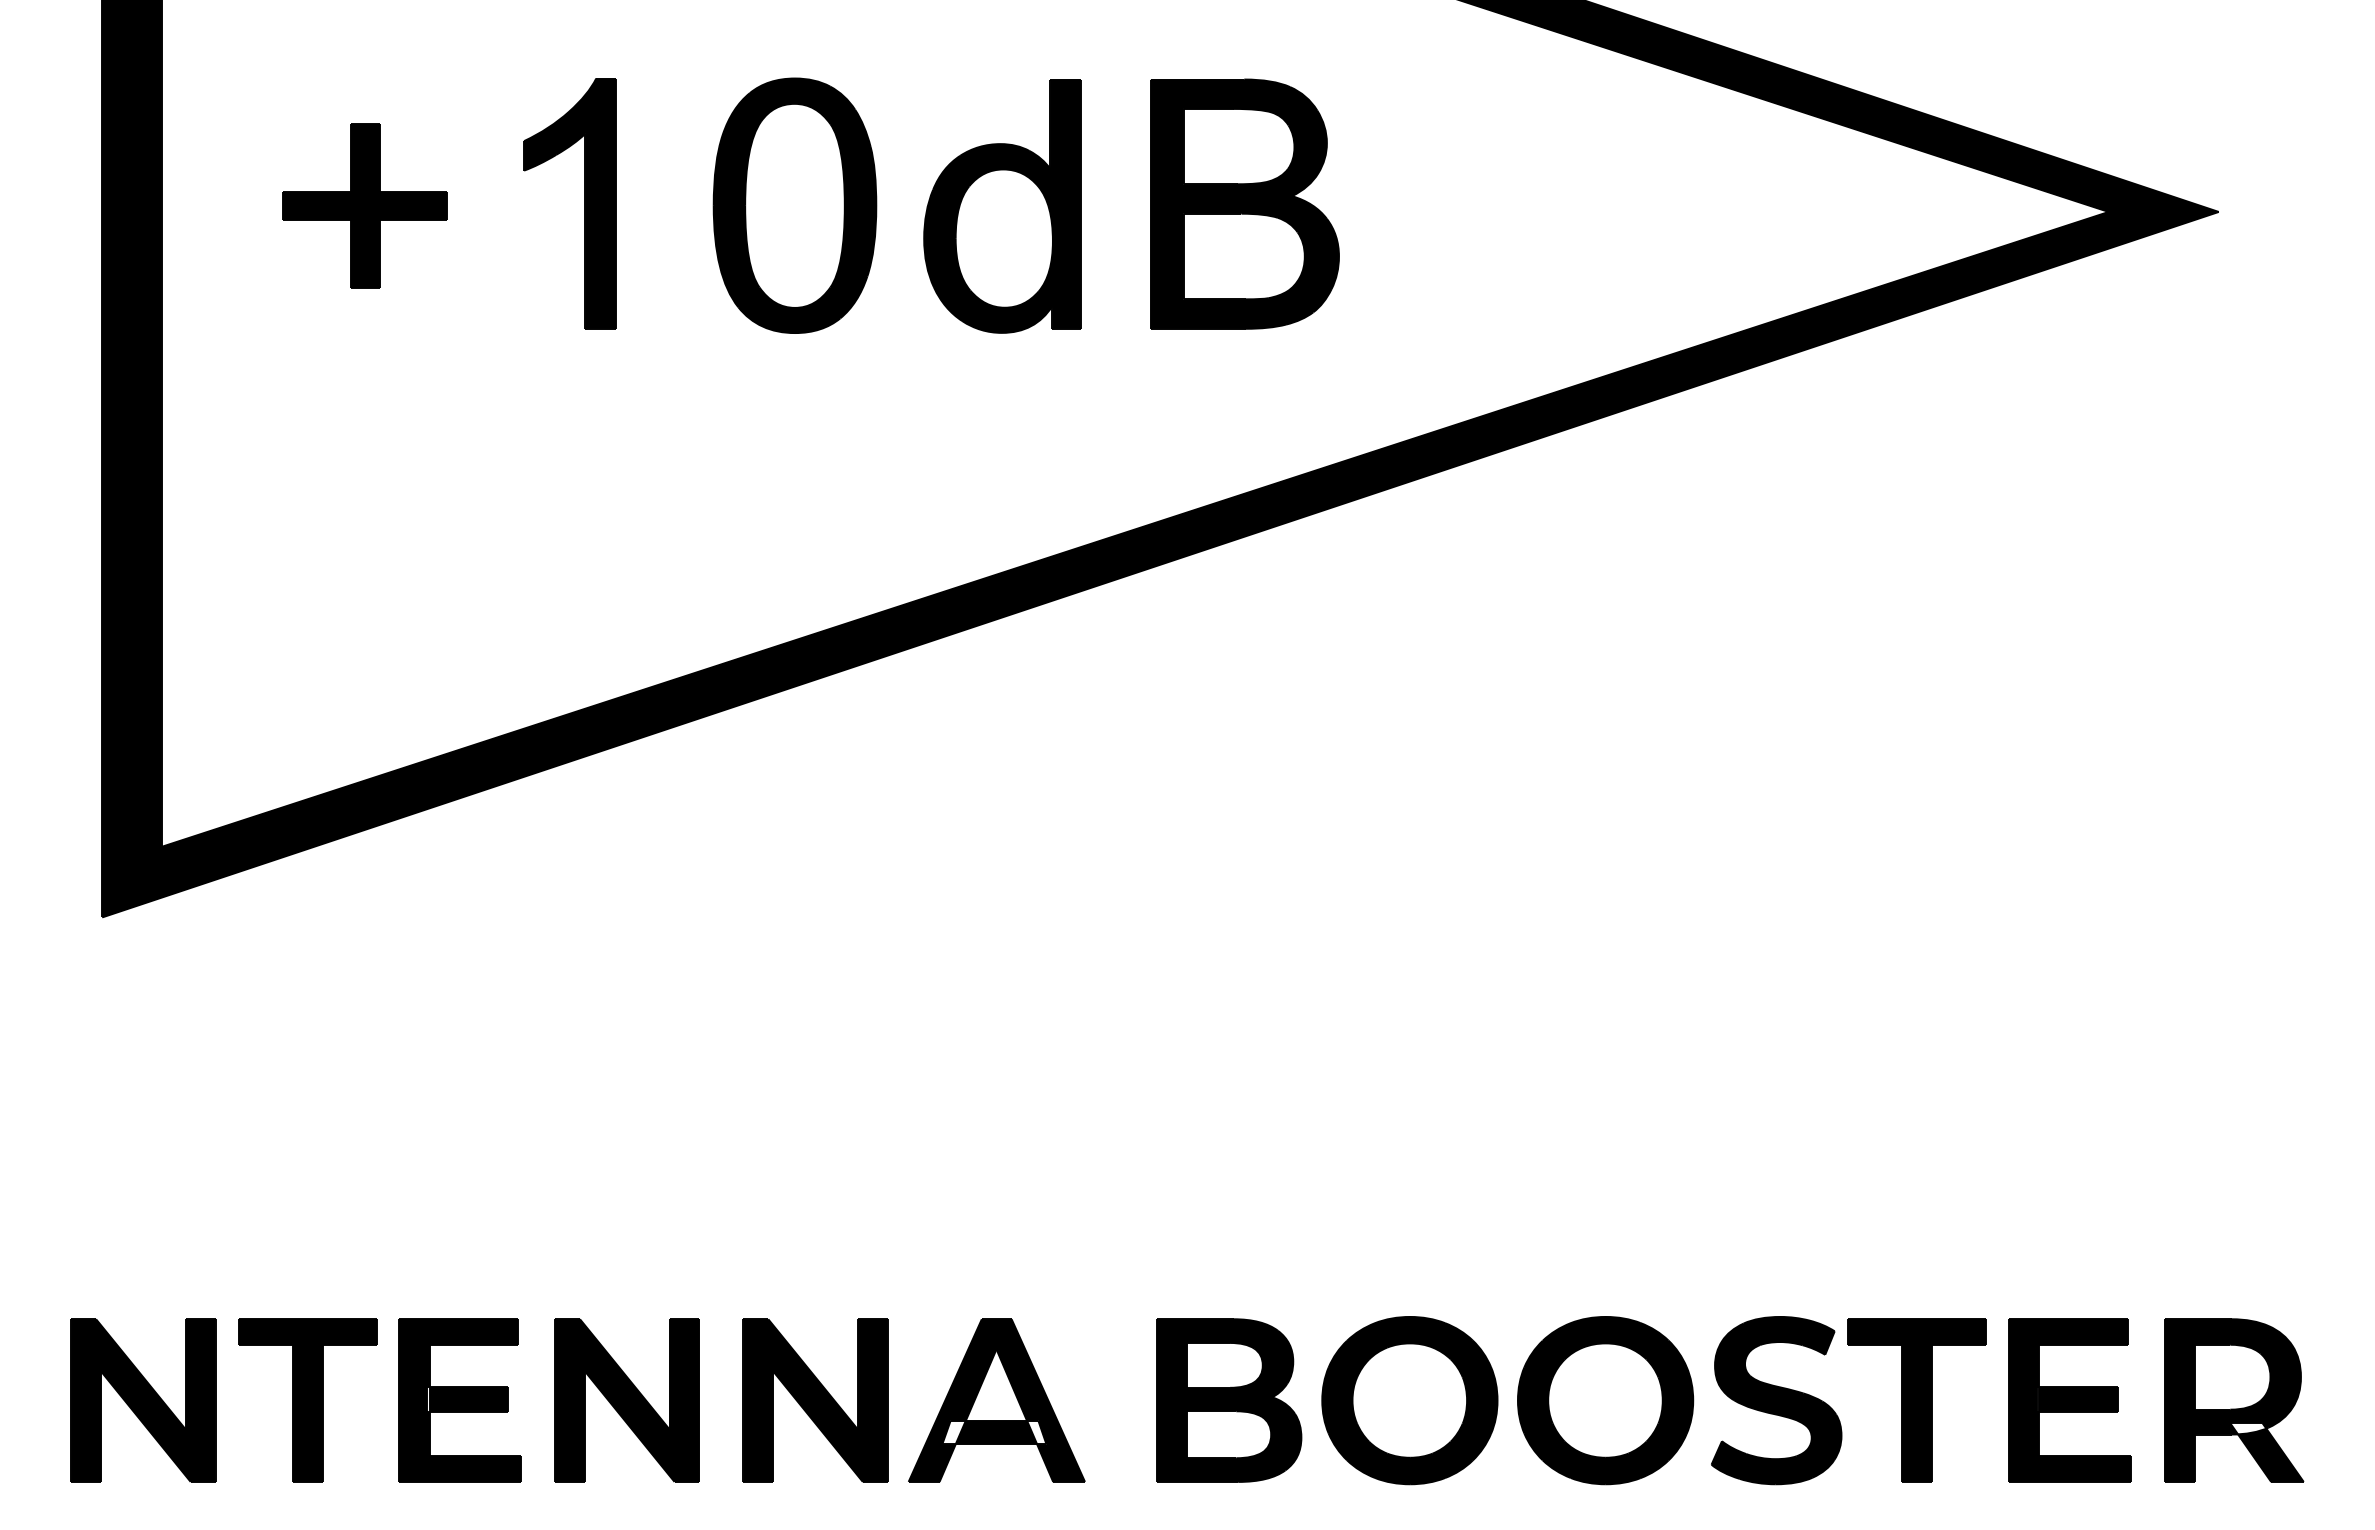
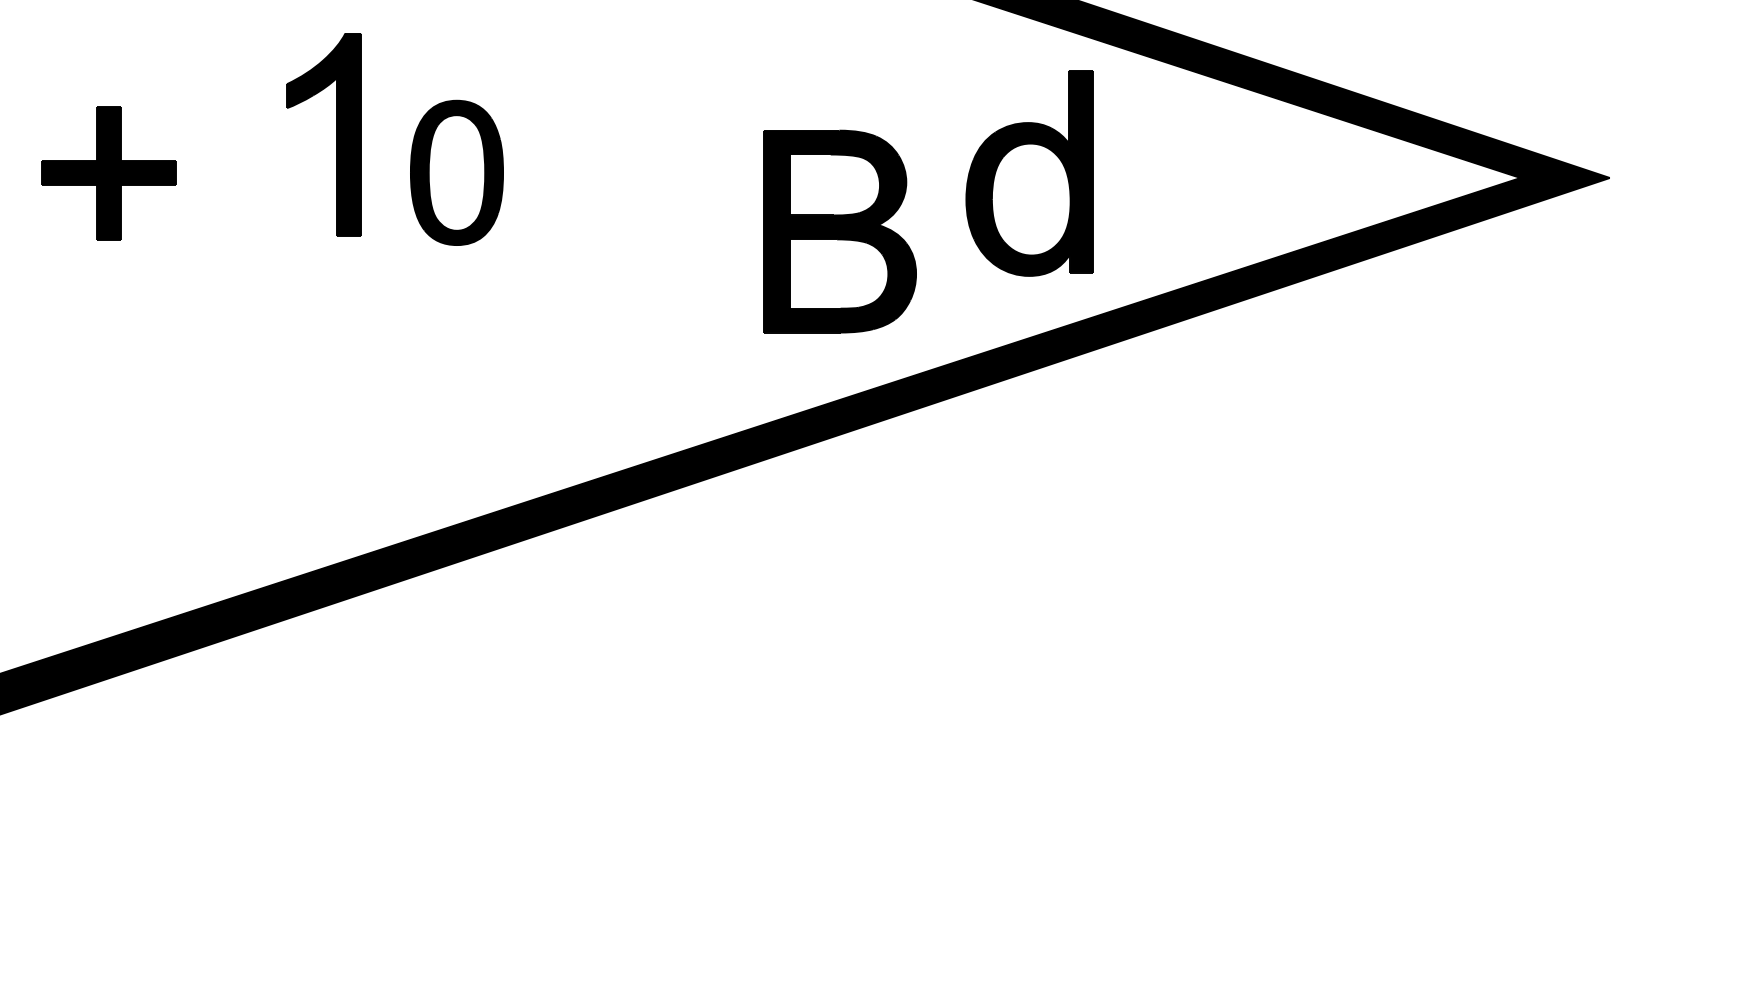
part: (584, 203) -> (335, 134), moved
part: (1244, 203) -> (839, 231), moved
part: (794, 205) -> (456, 172), size x0.7
part: (1002, 206) -> (1029, 173), moved

